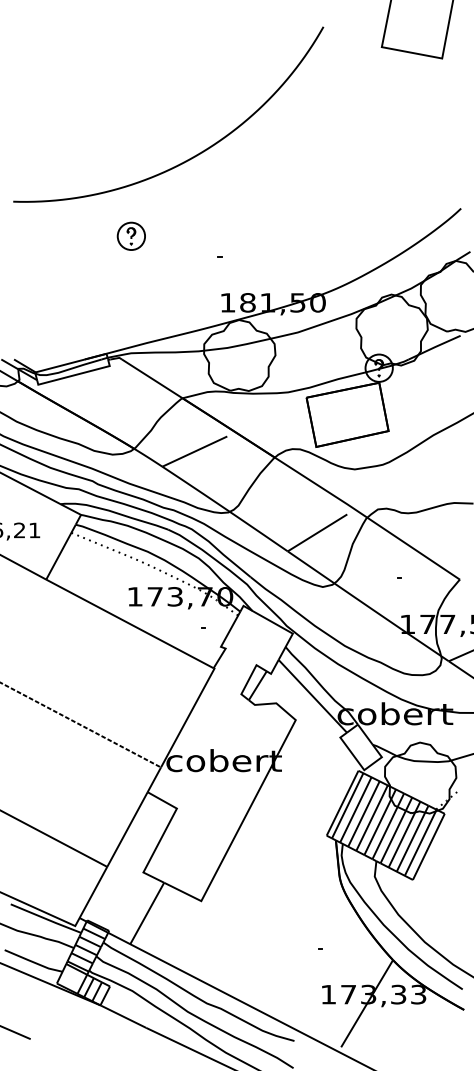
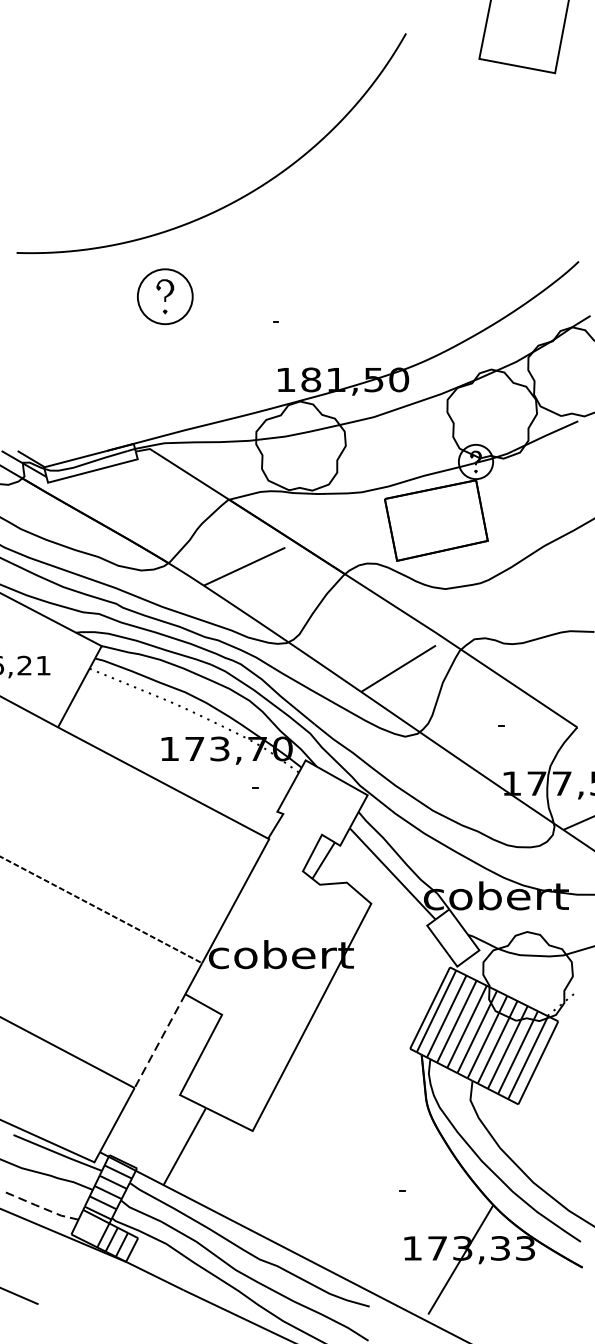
part: (130, 235) -> (163, 295), size x1.6
line: (127, 829) -> (160, 1041), solid -> dashed
line: (33, 962) -> (42, 1208), solid -> dashed

